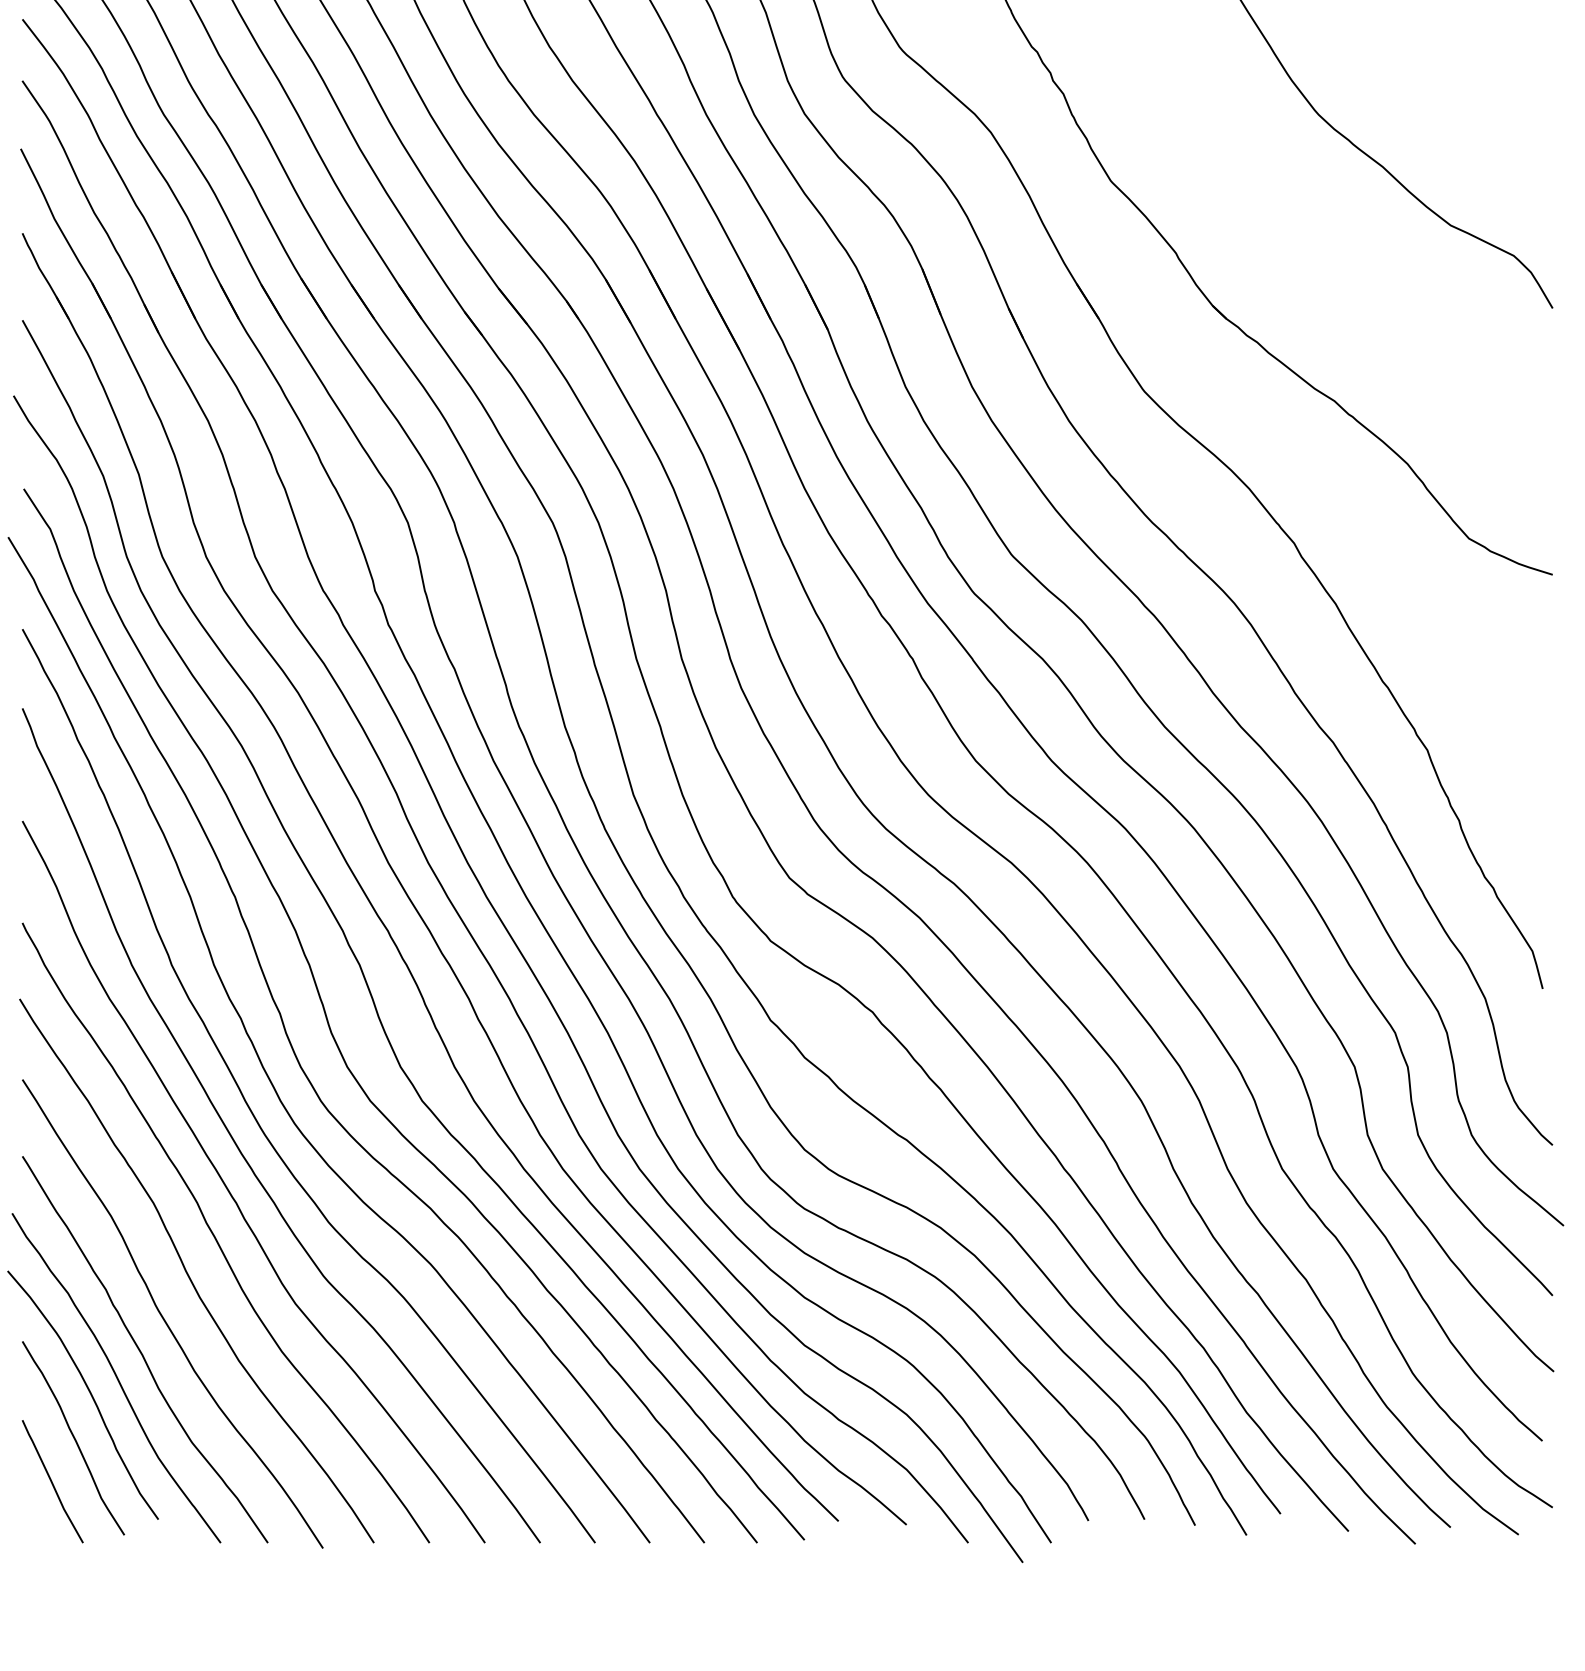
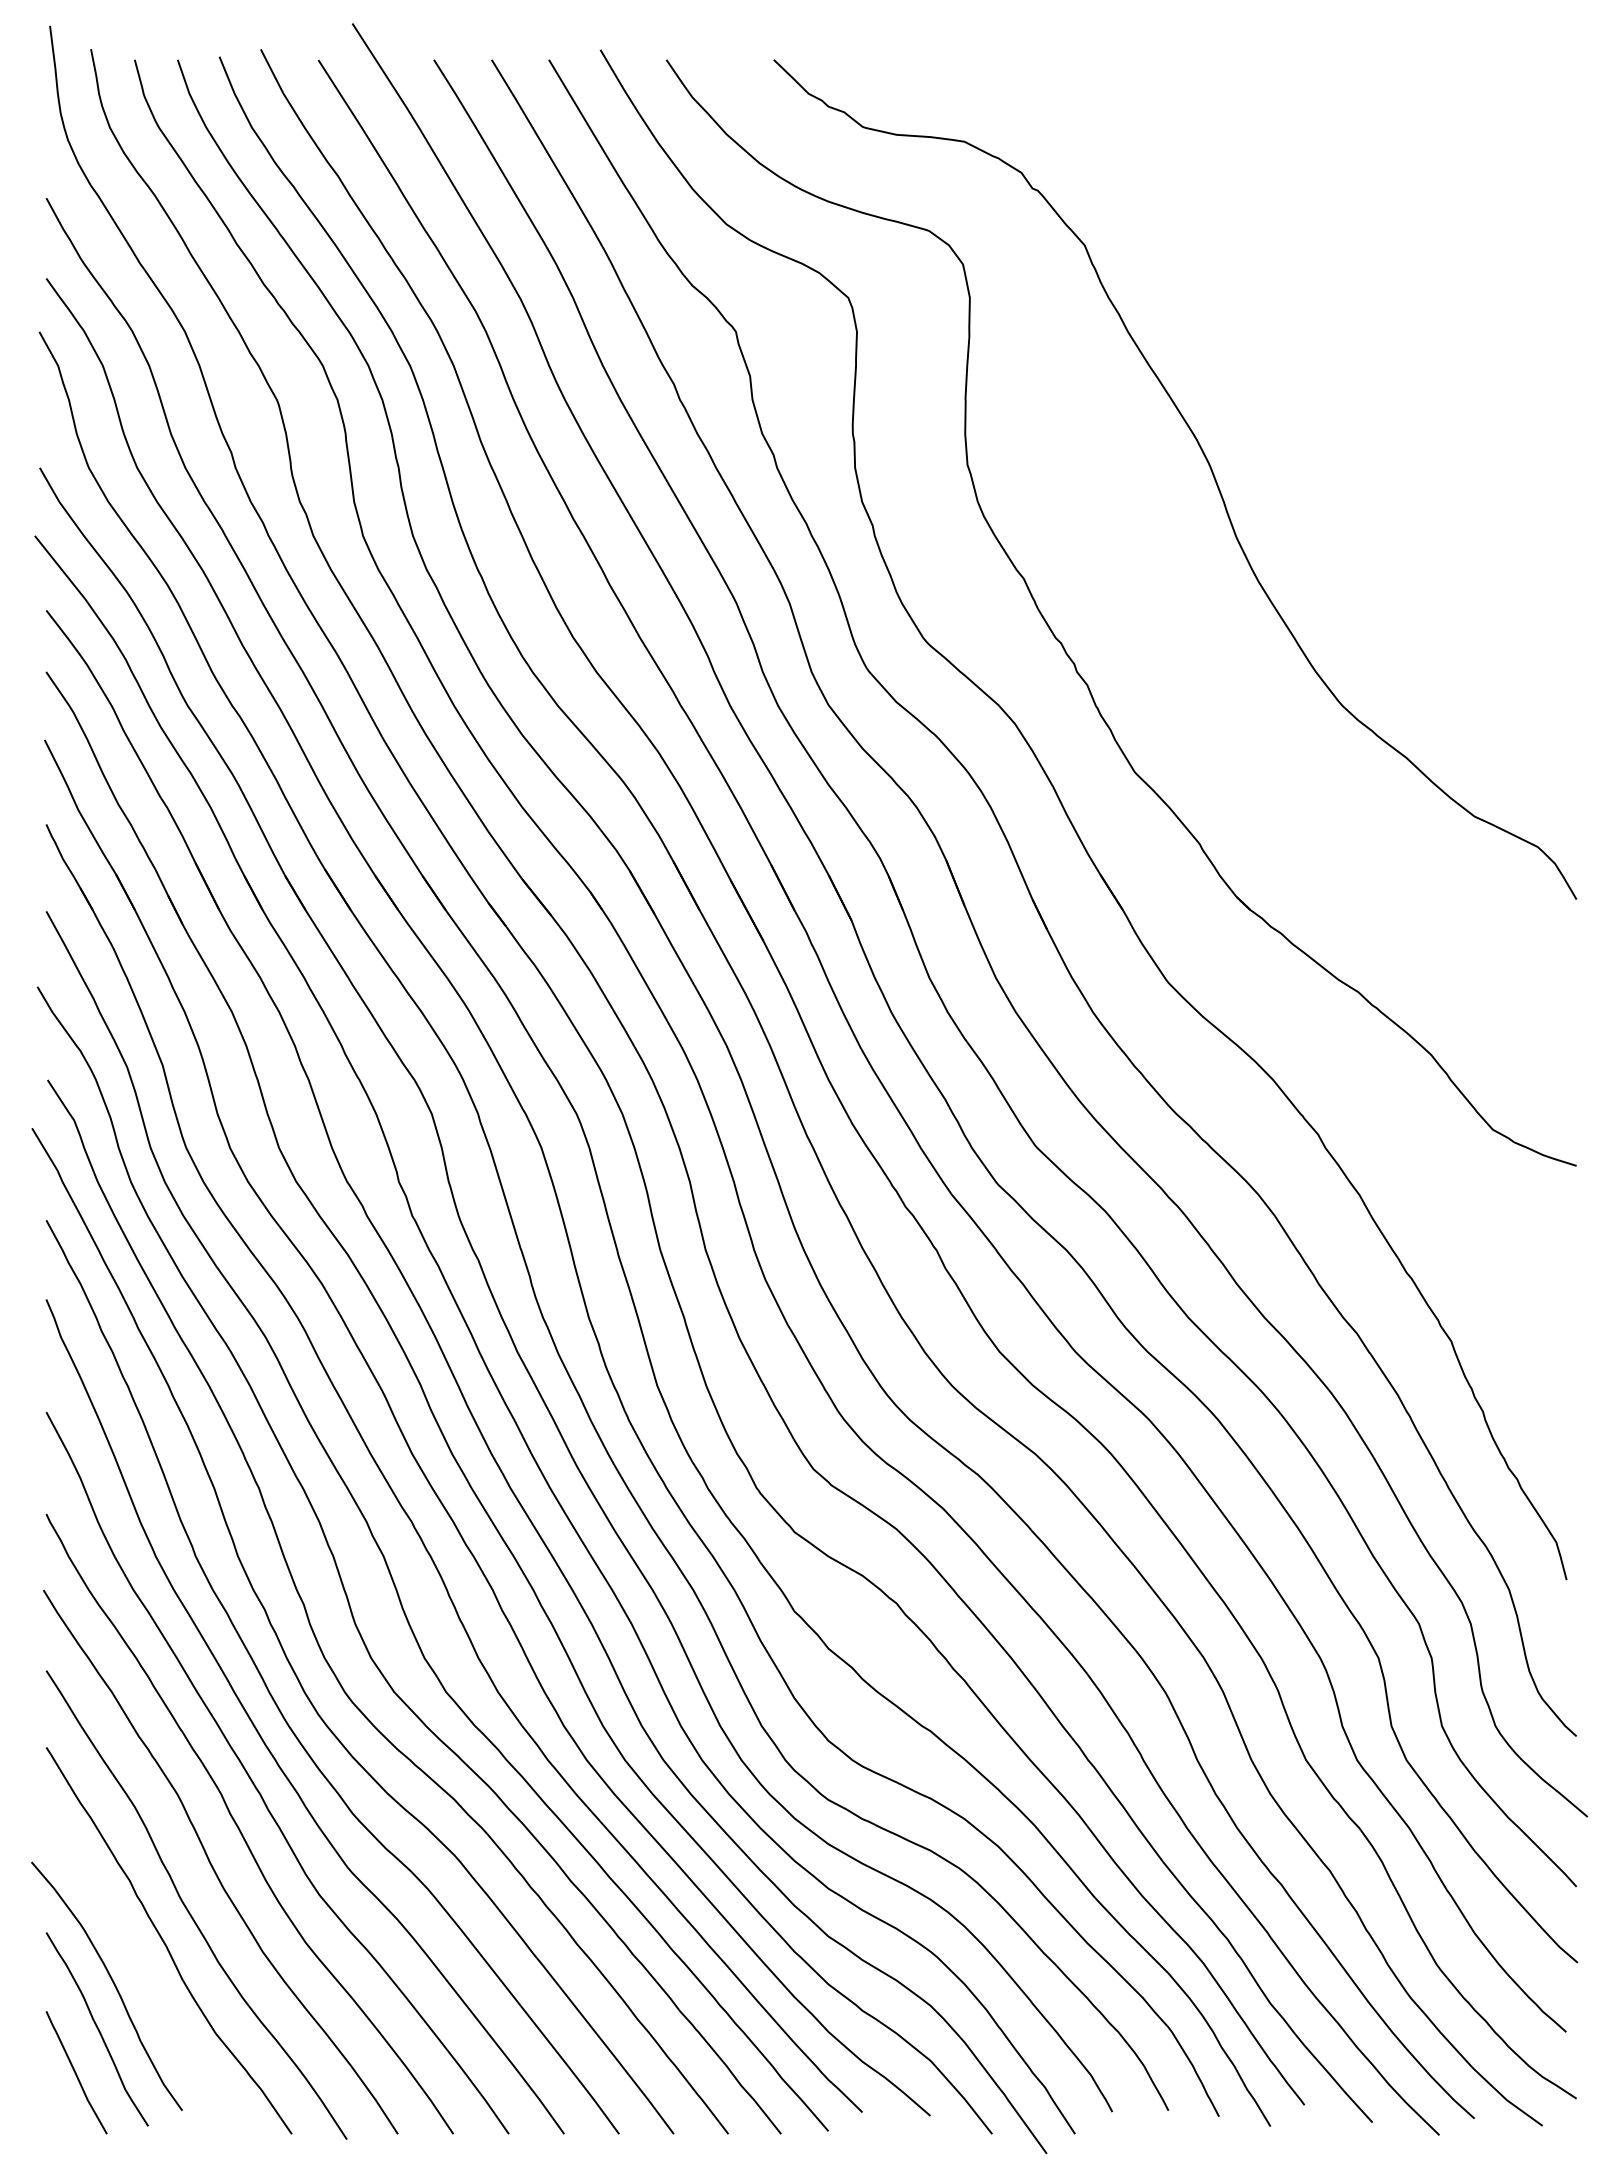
curve: (116, 1378) -> (140, 1969), removed

